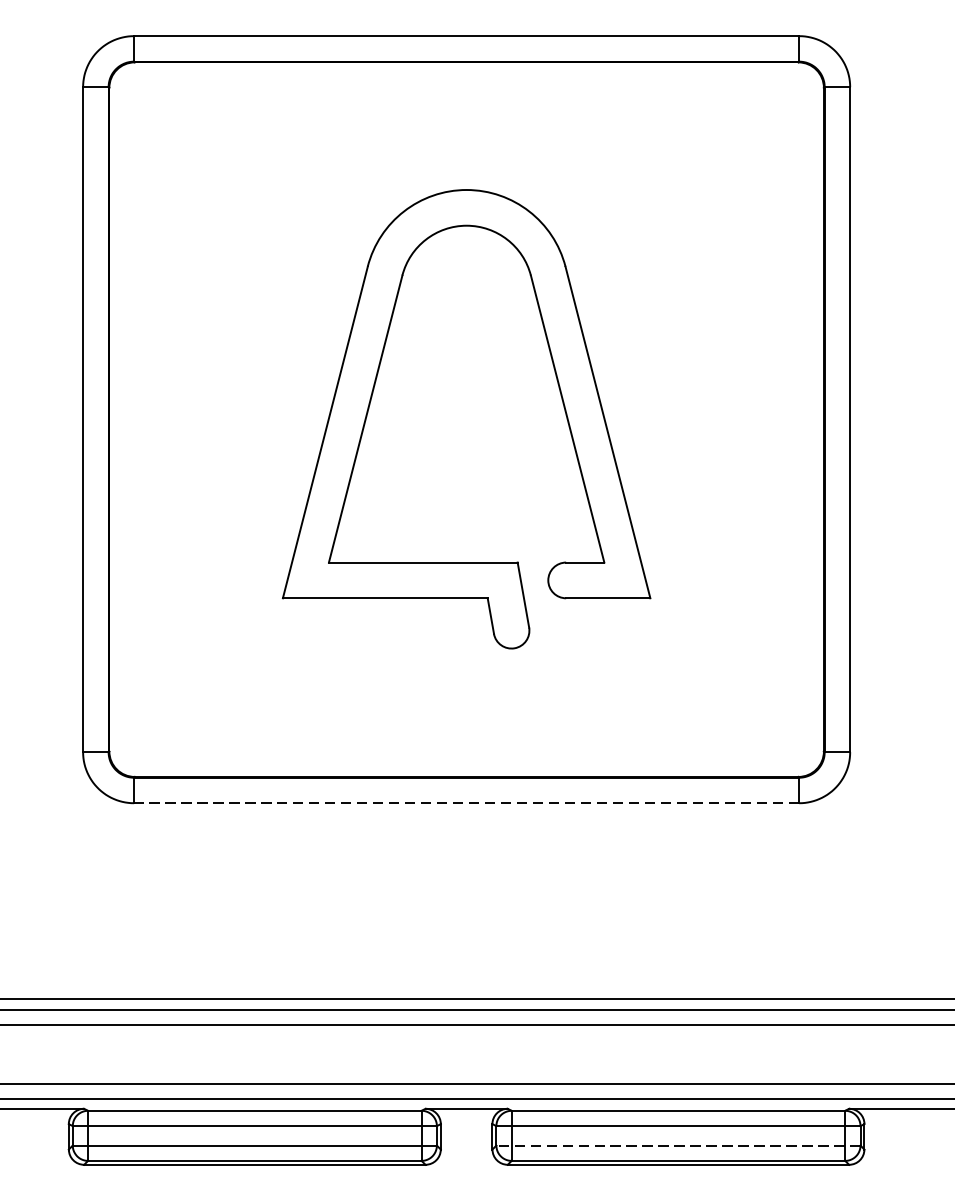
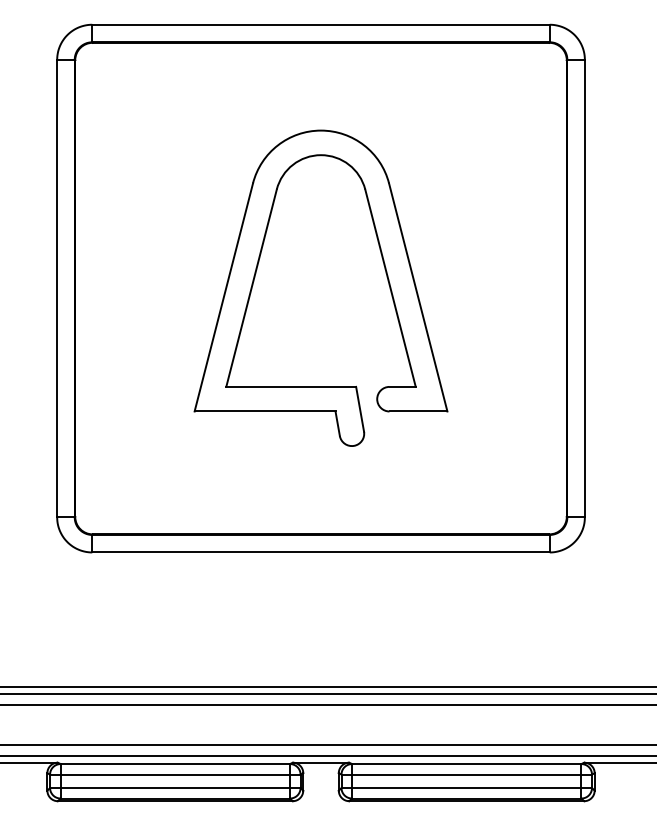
line: (467, 803) -> (321, 552), dashed -> solid
line: (678, 1144) -> (466, 787), dashed -> solid

